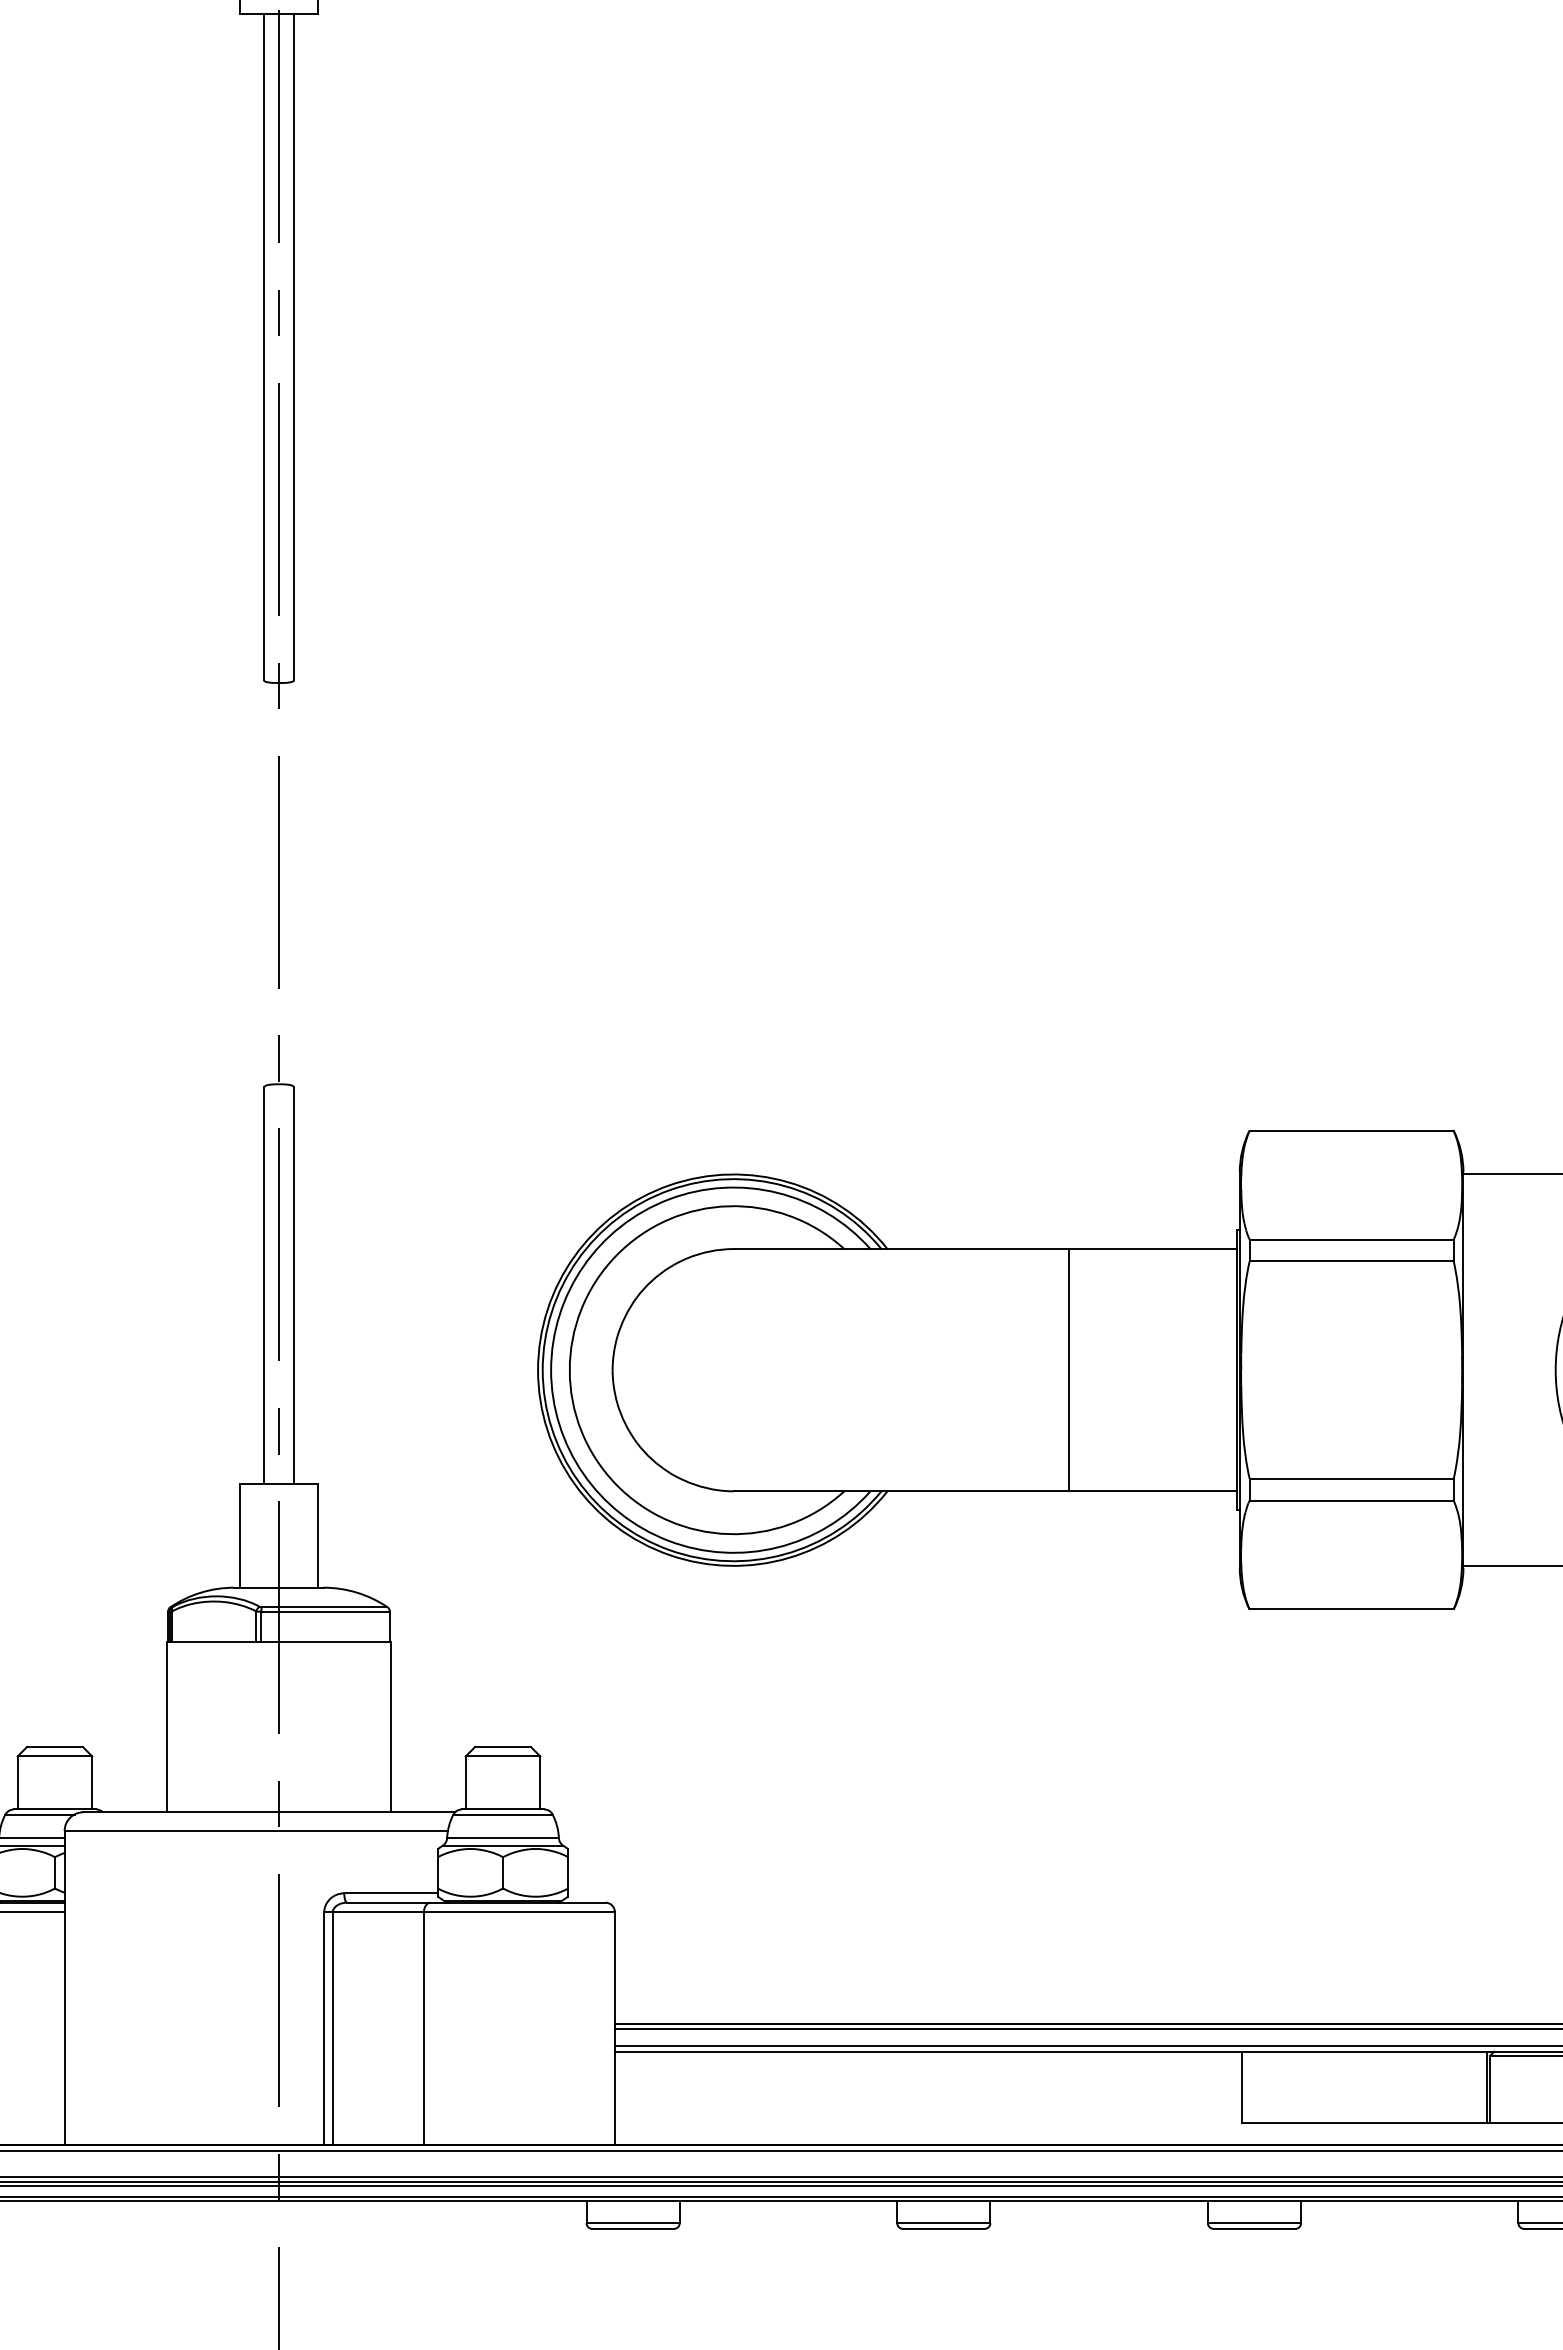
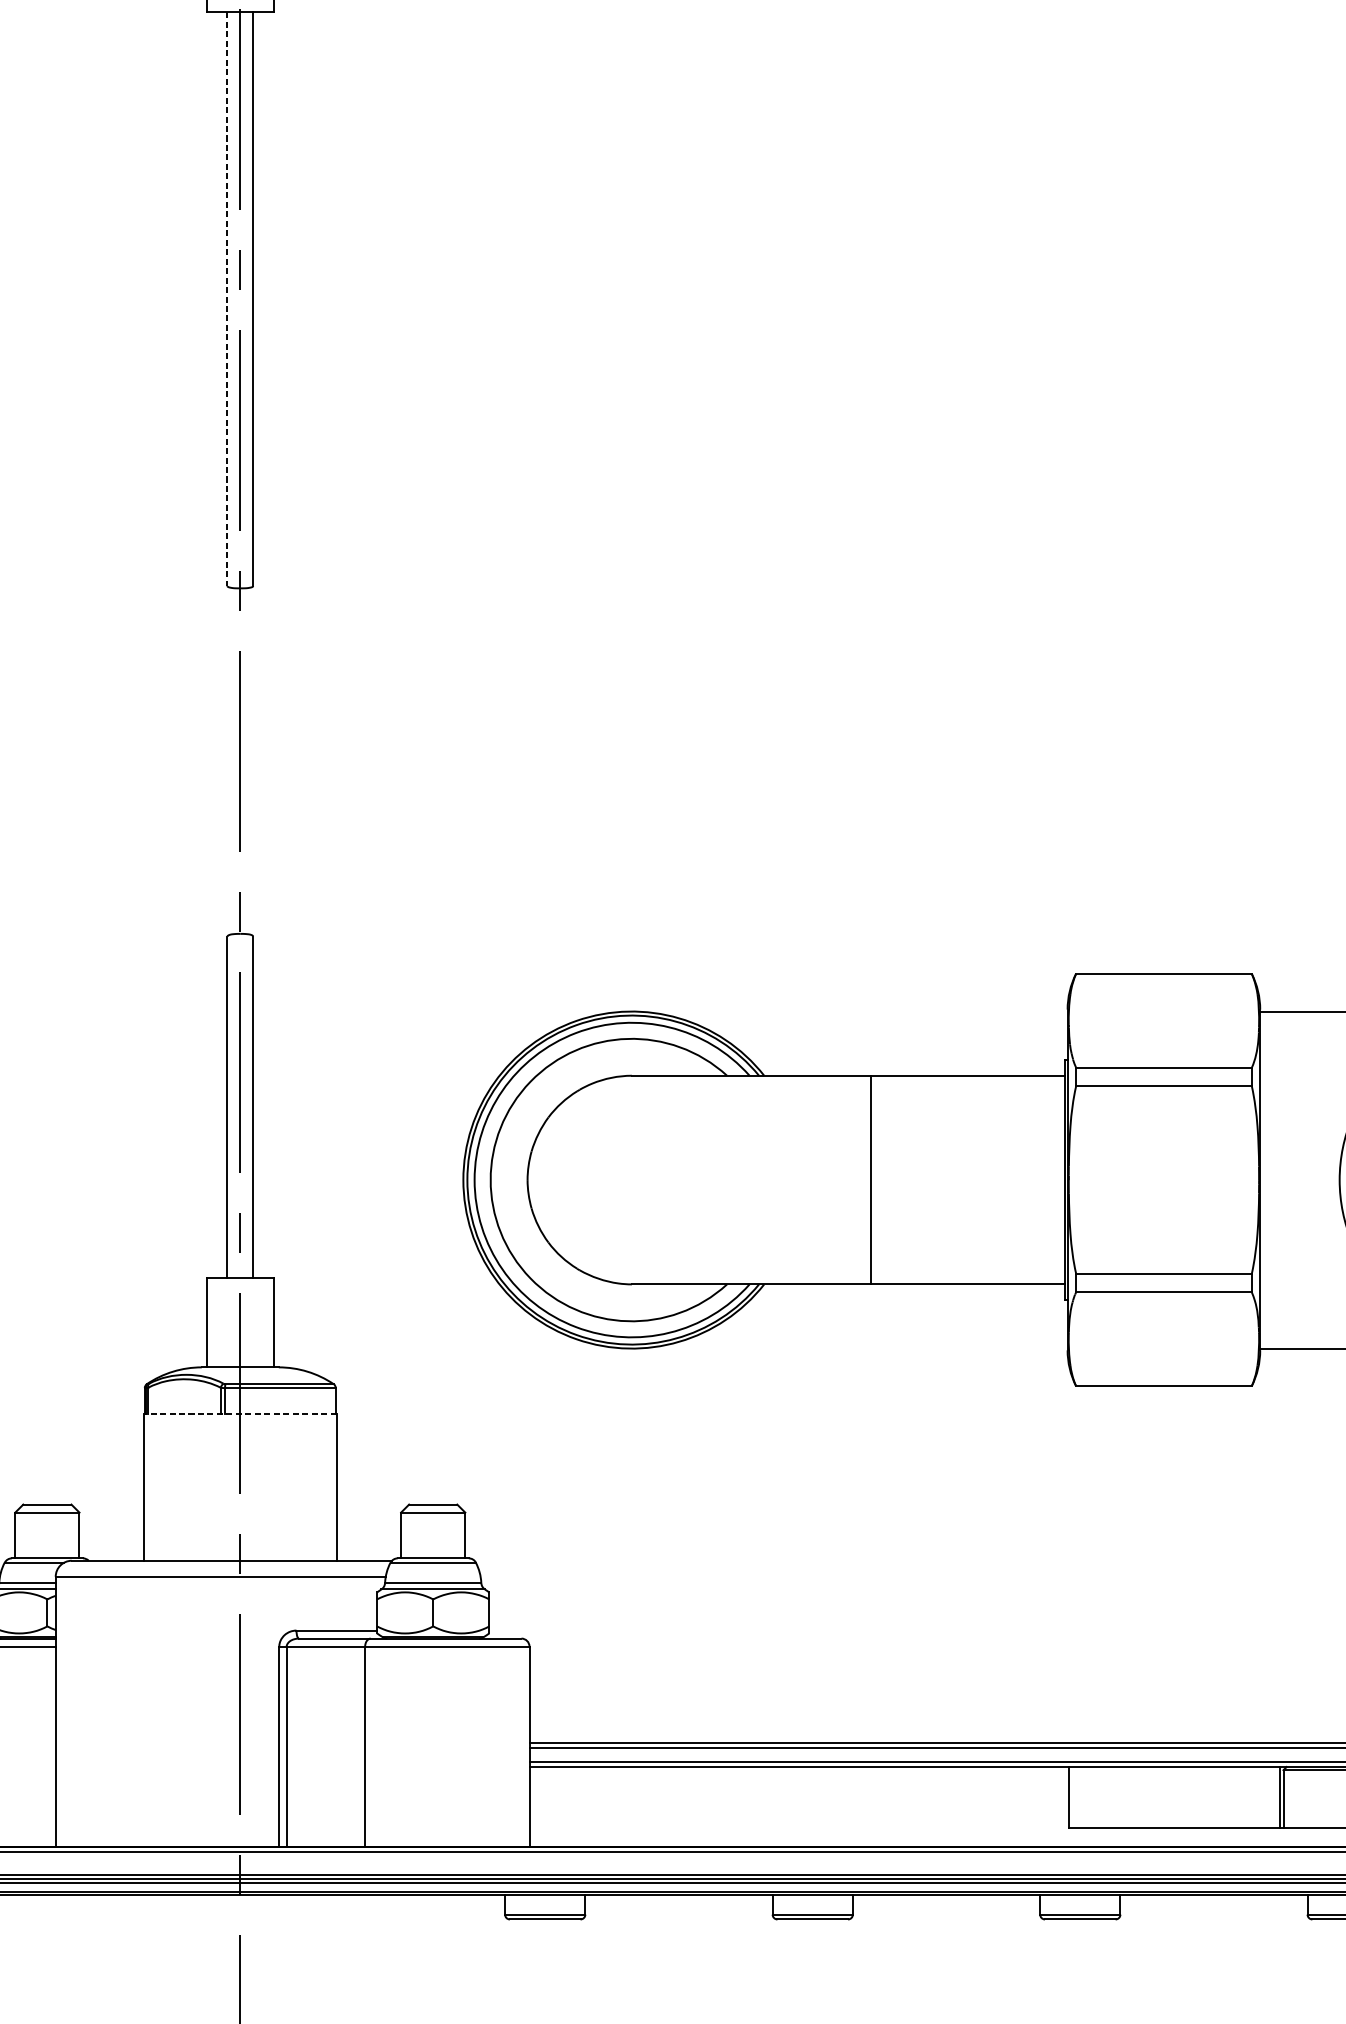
line: (264, 347) -> (227, 299), solid -> dashed
line: (1069, 1370) -> (871, 1180), moved
line: (279, 1641) -> (240, 1413), solid -> dashed

